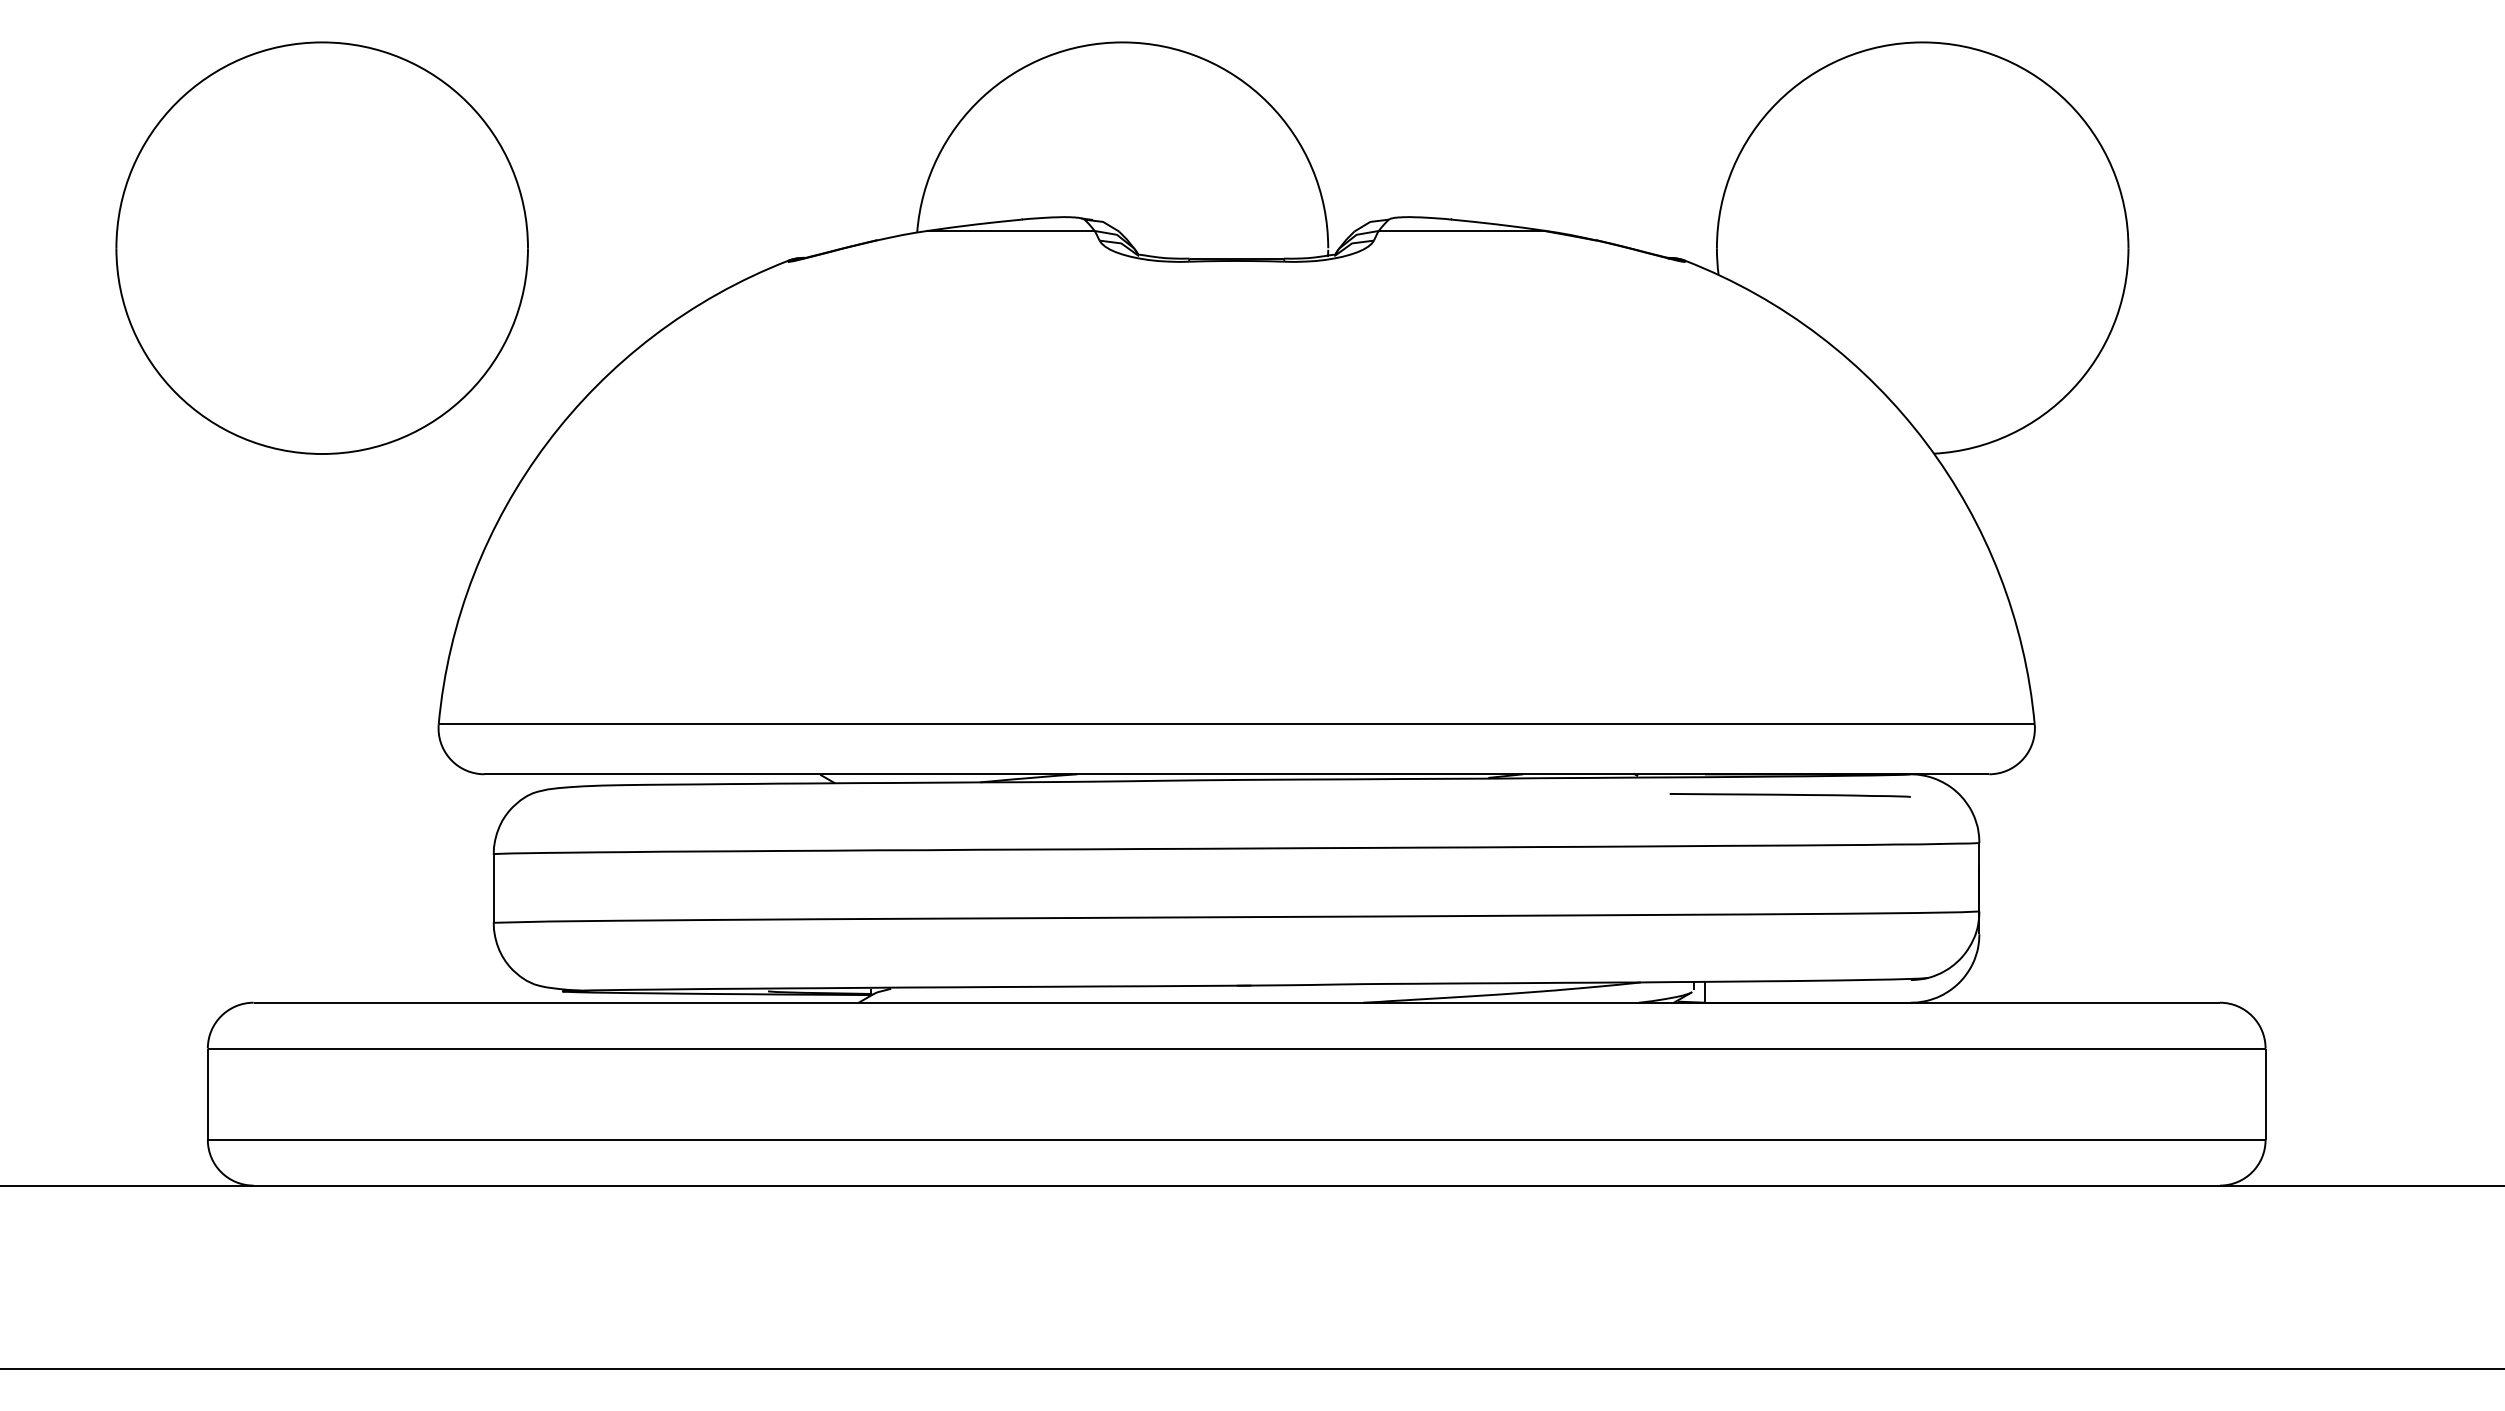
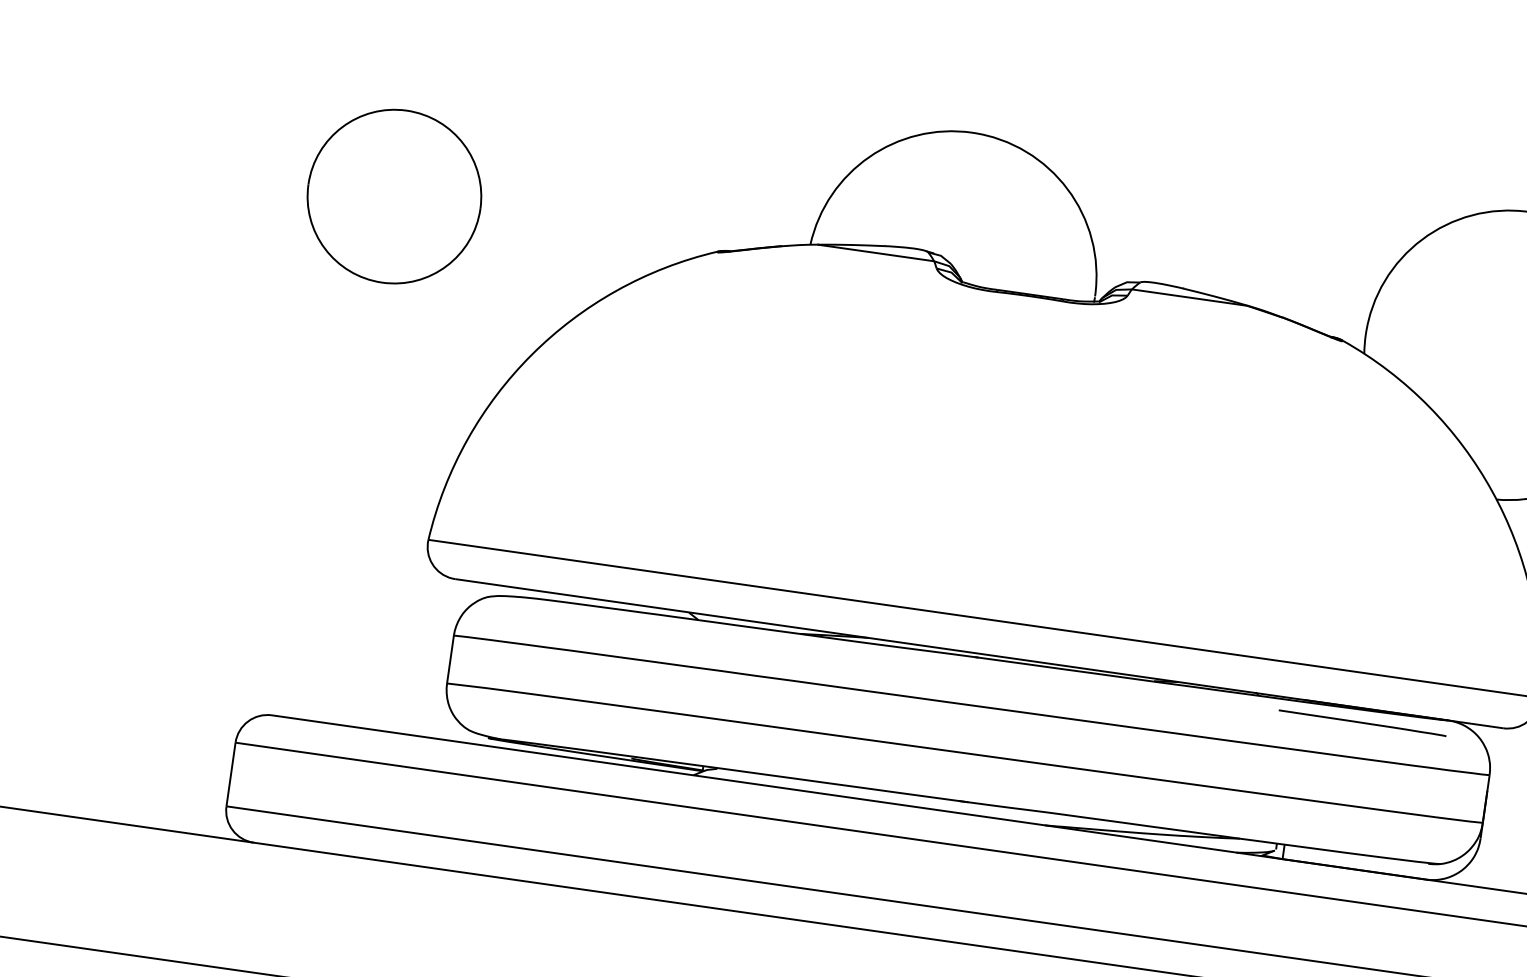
part: (321, 247) -> (394, 196), size x0.6

